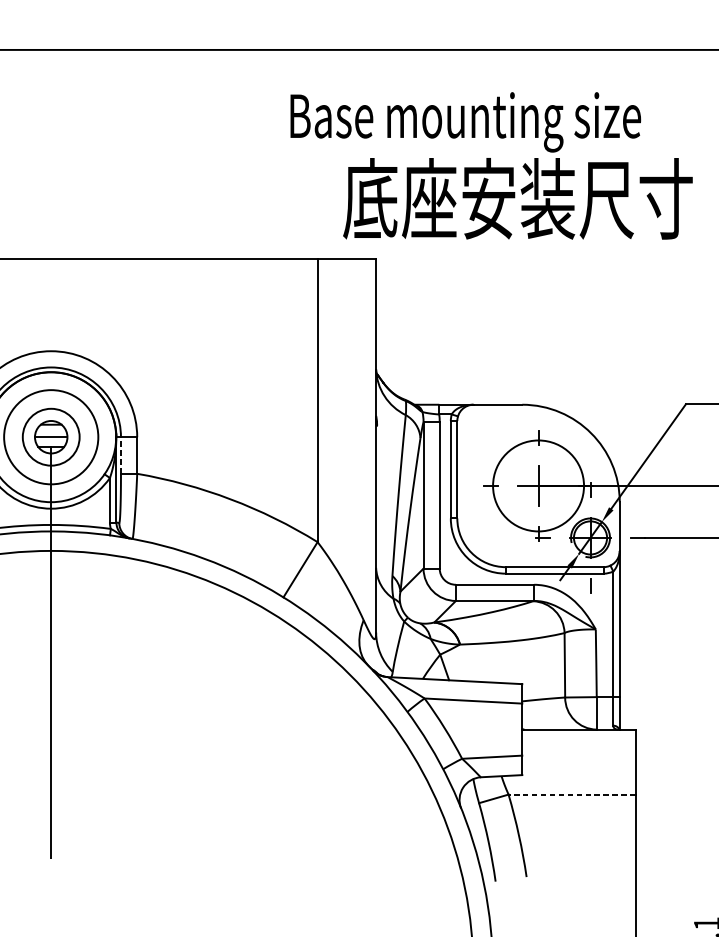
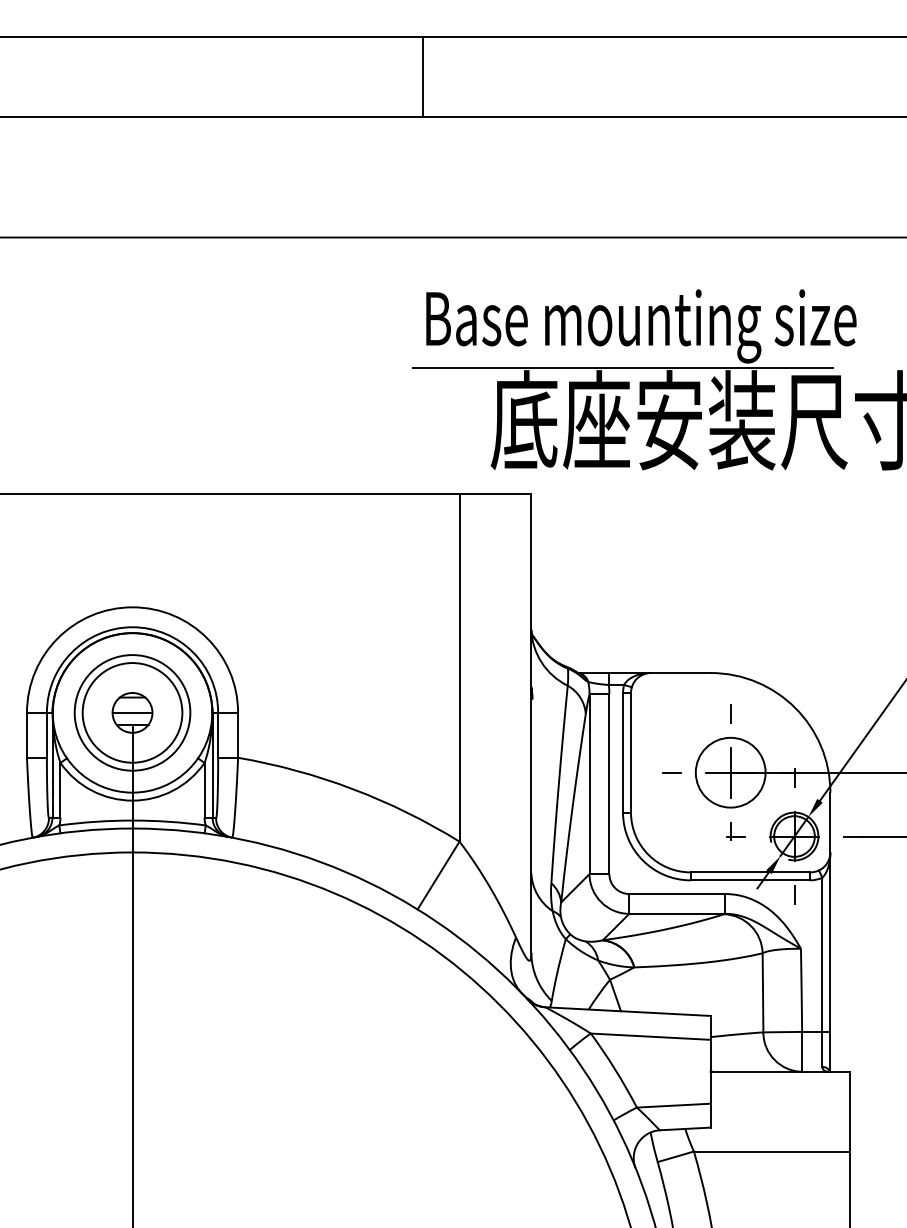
line: (450, 156) -> (622, 368), added
circle: (51, 436) -> (132, 712), size x1.43
line: (121, 454) -> (218, 734), dashed -> solid
circle: (538, 485) -> (730, 772), size x0.62
line: (571, 794) -> (771, 1151), dashed -> solid

